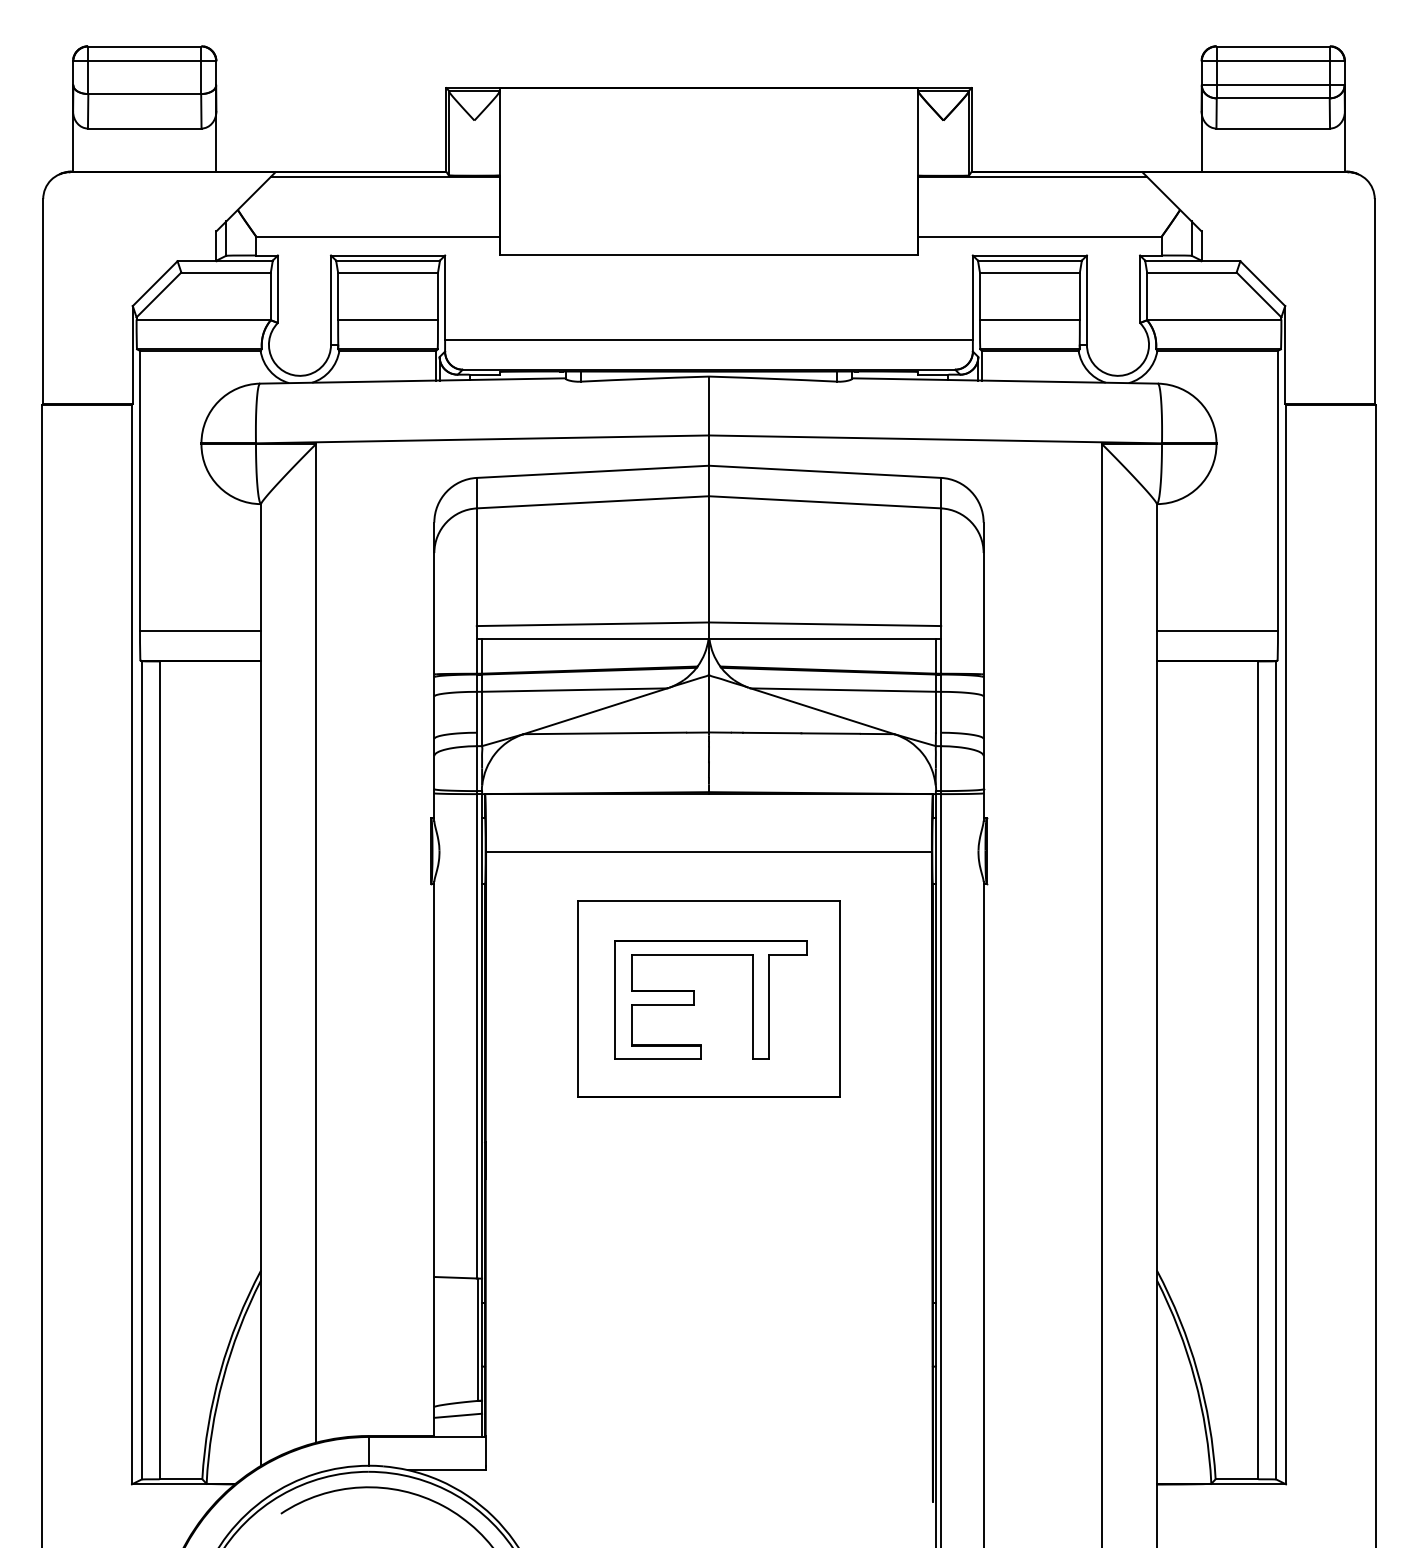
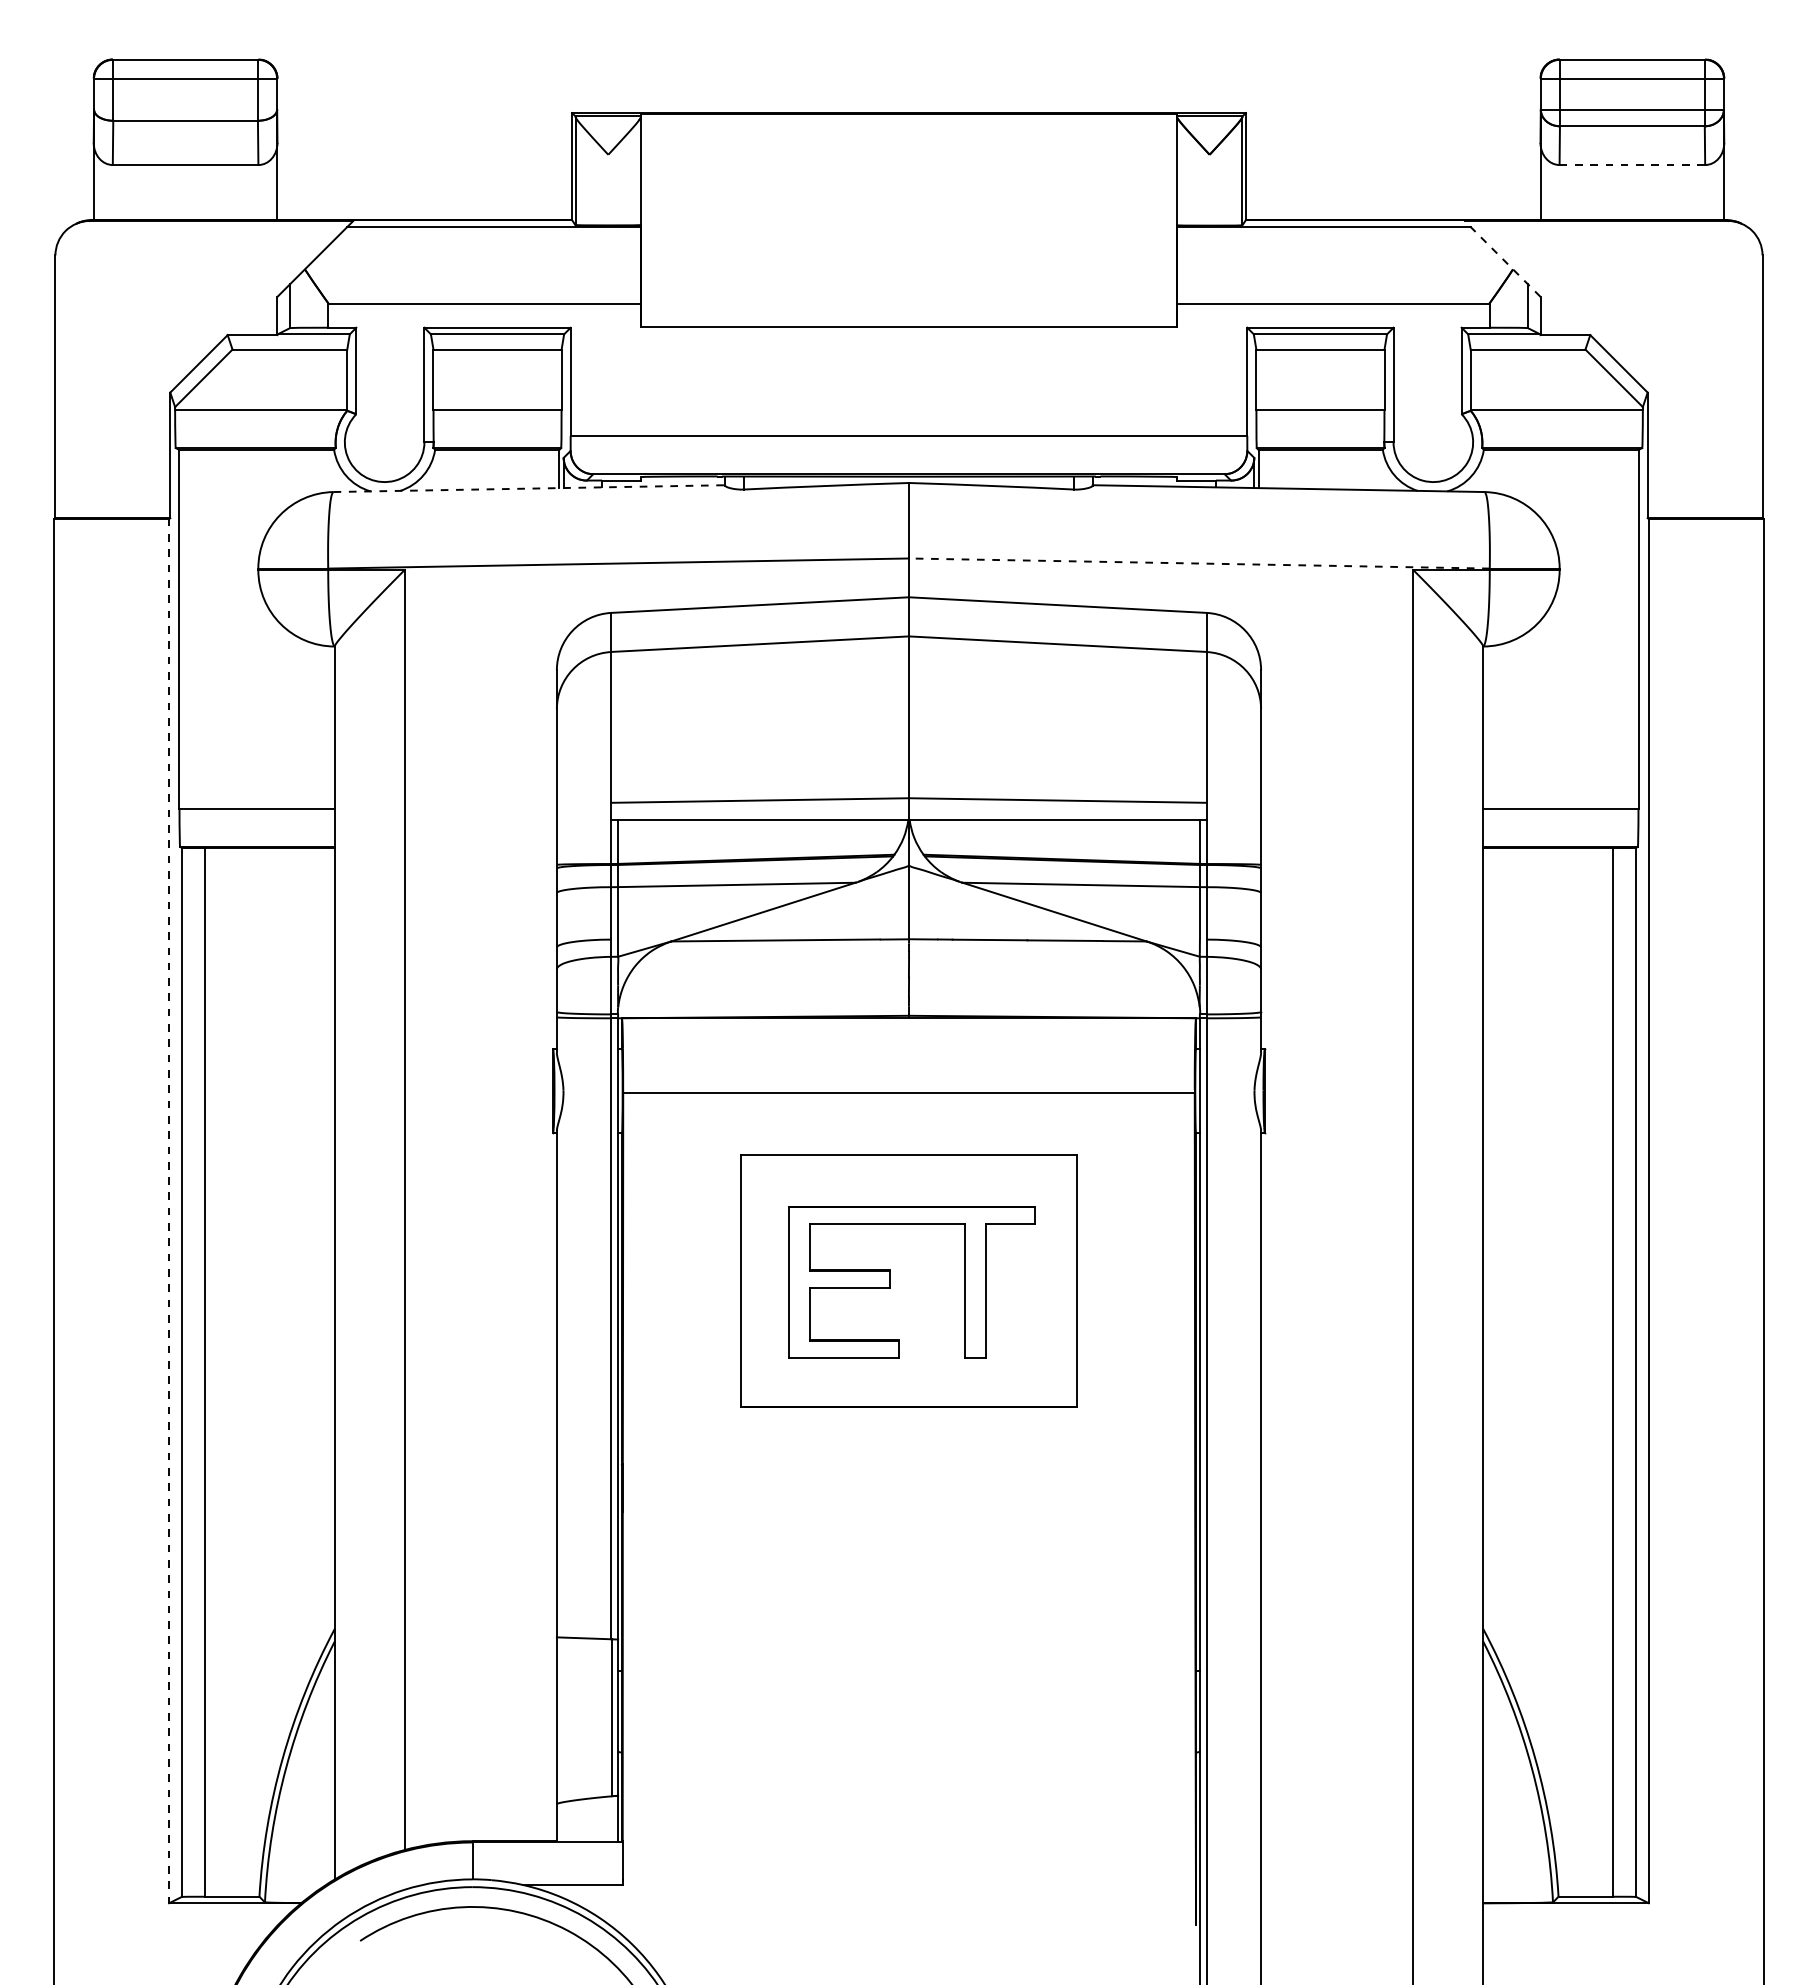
line: (1273, 128) -> (1632, 164), solid -> dashed
line: (1171, 201) -> (1502, 258), solid -> dashed
line: (412, 380) -> (529, 488), solid -> dashed
line: (934, 439) -> (1198, 563), solid -> dashed
line: (132, 944) -> (169, 1211), solid -> dashed
line: (458, 1415) -> (587, 1814), removed

